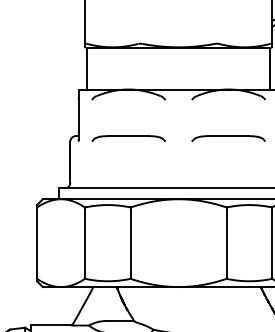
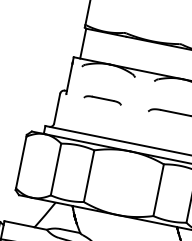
part: (128, 138) -> (102, 100), size x0.7

